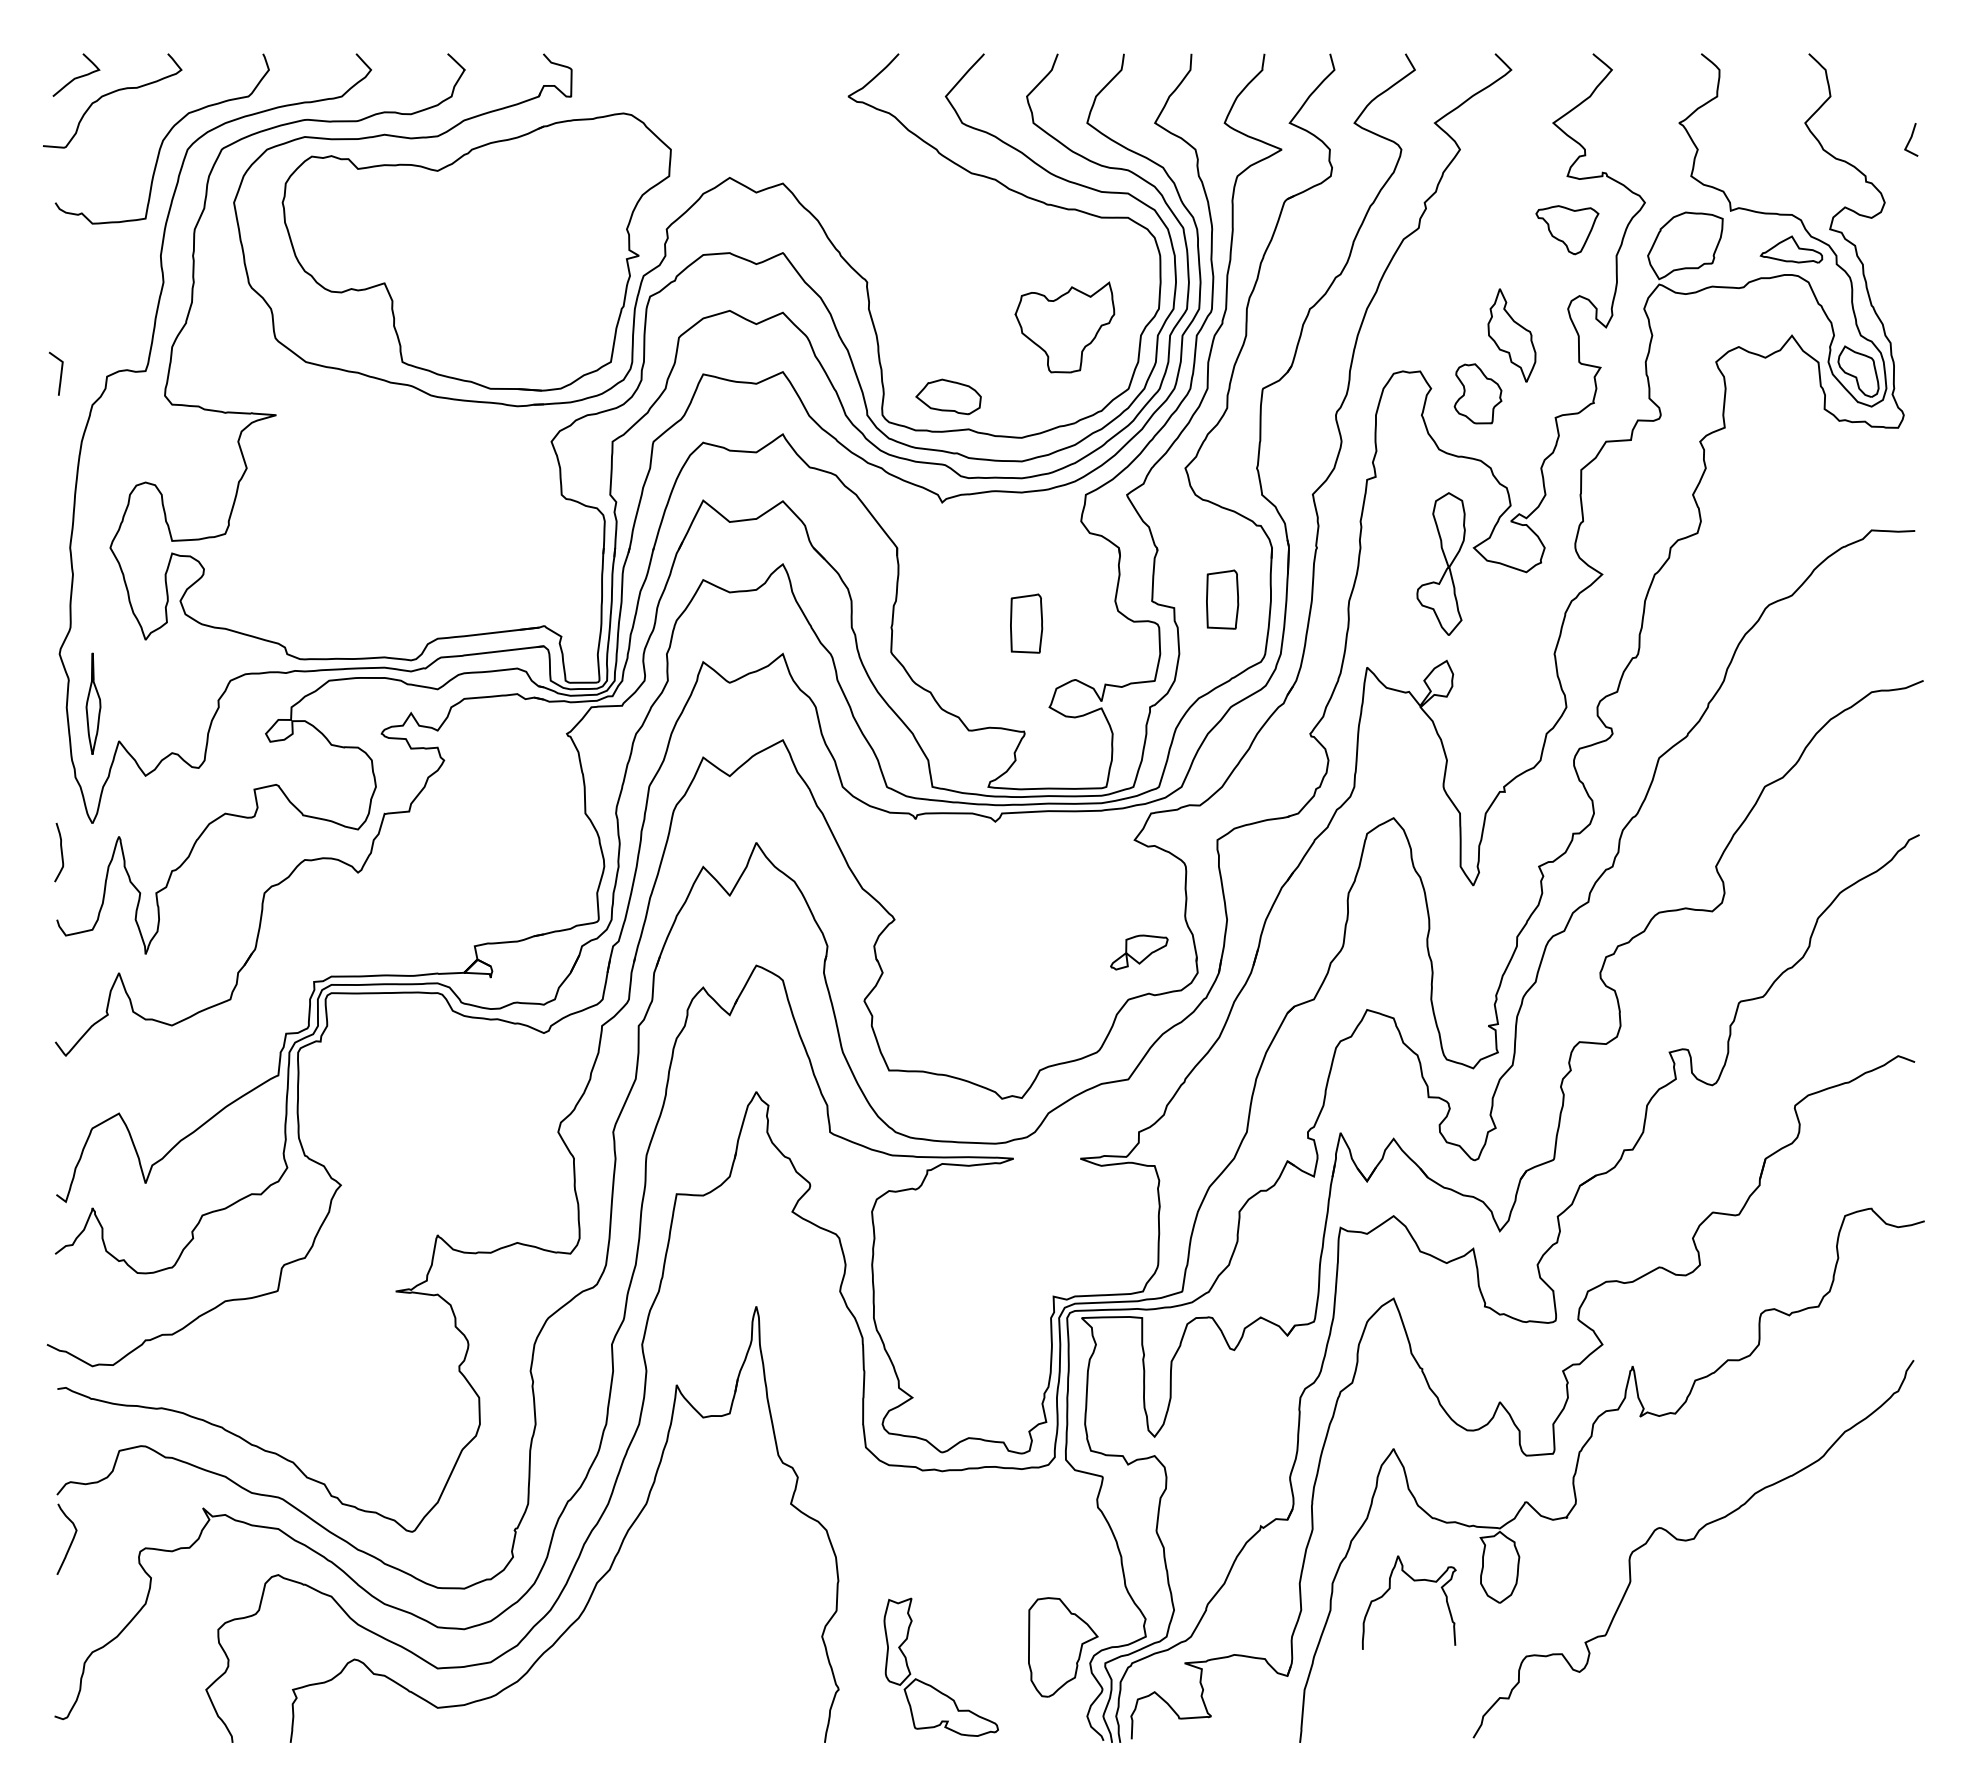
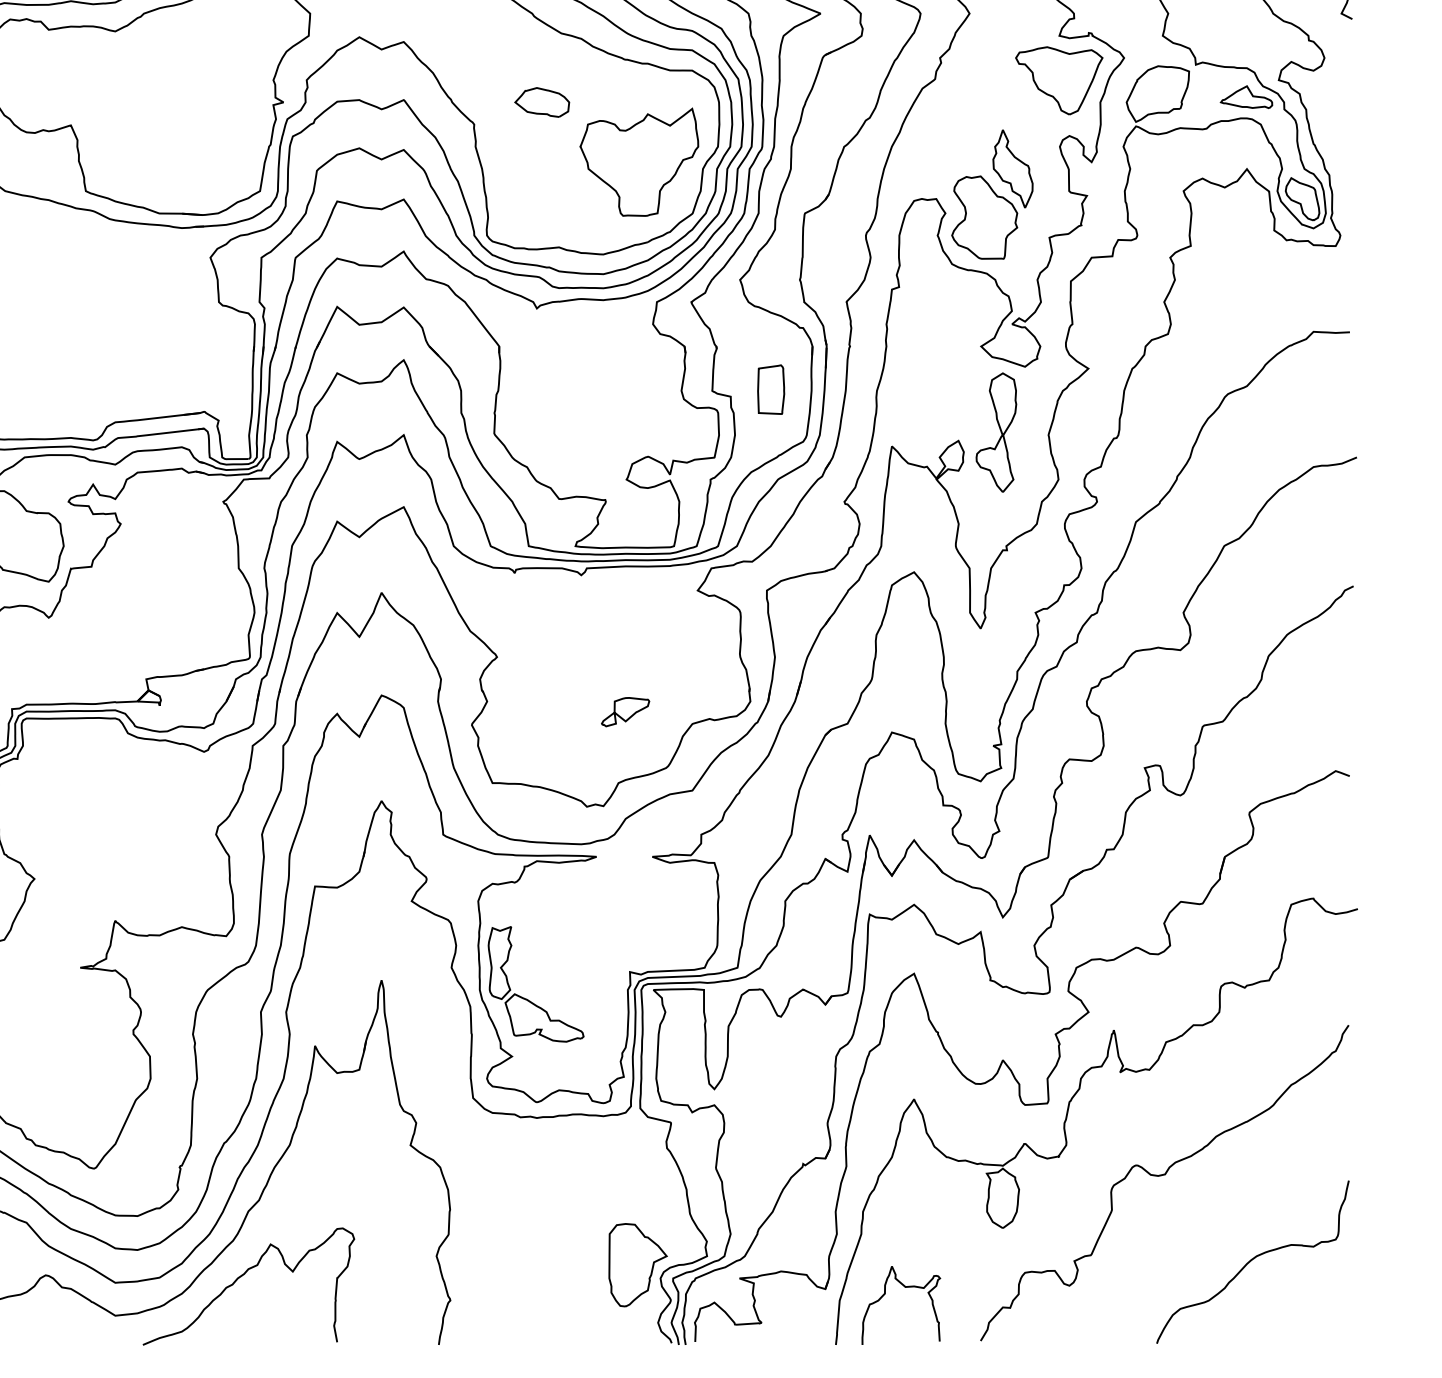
part: (1567, 230) -> (1059, 81), size x1.67
part: (1064, 327) -> (639, 162), size x1.43
part: (1477, 393) -> (984, 217), size x1.67
part: (948, 396) -> (542, 102), moved
part: (1440, 563) -> (995, 432), moved
part: (1026, 623) -> (607, 409), removed
part: (1139, 952) -> (625, 712), moved
curve: (1413, 1581) -> (904, 1287), moved
curve: (1797, 1642) -> (1251, 1261), added
curve: (590, 1660) -> (243, 1276), added
part: (930, 1684) -> (527, 998), moved

